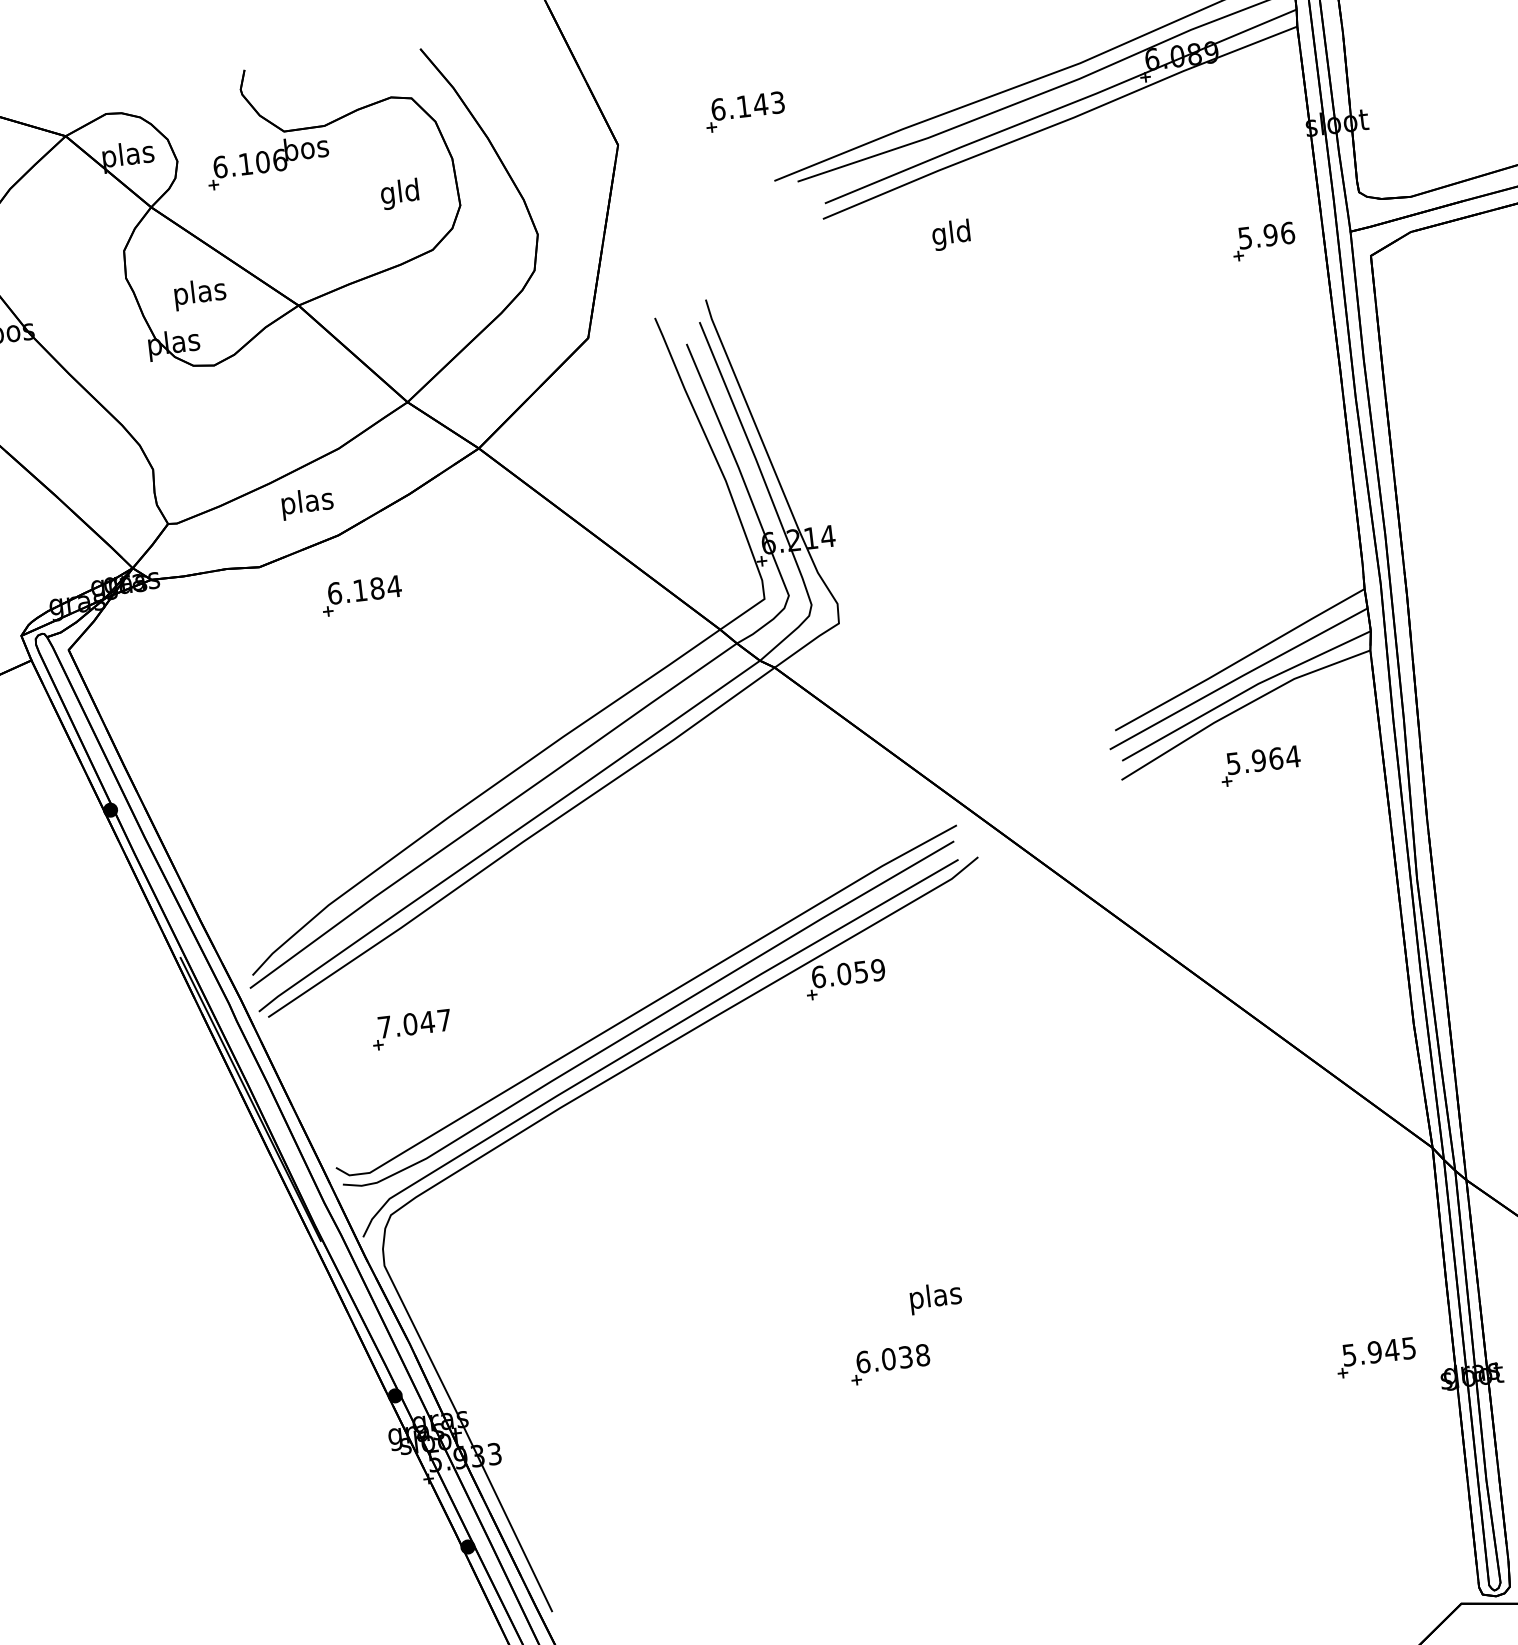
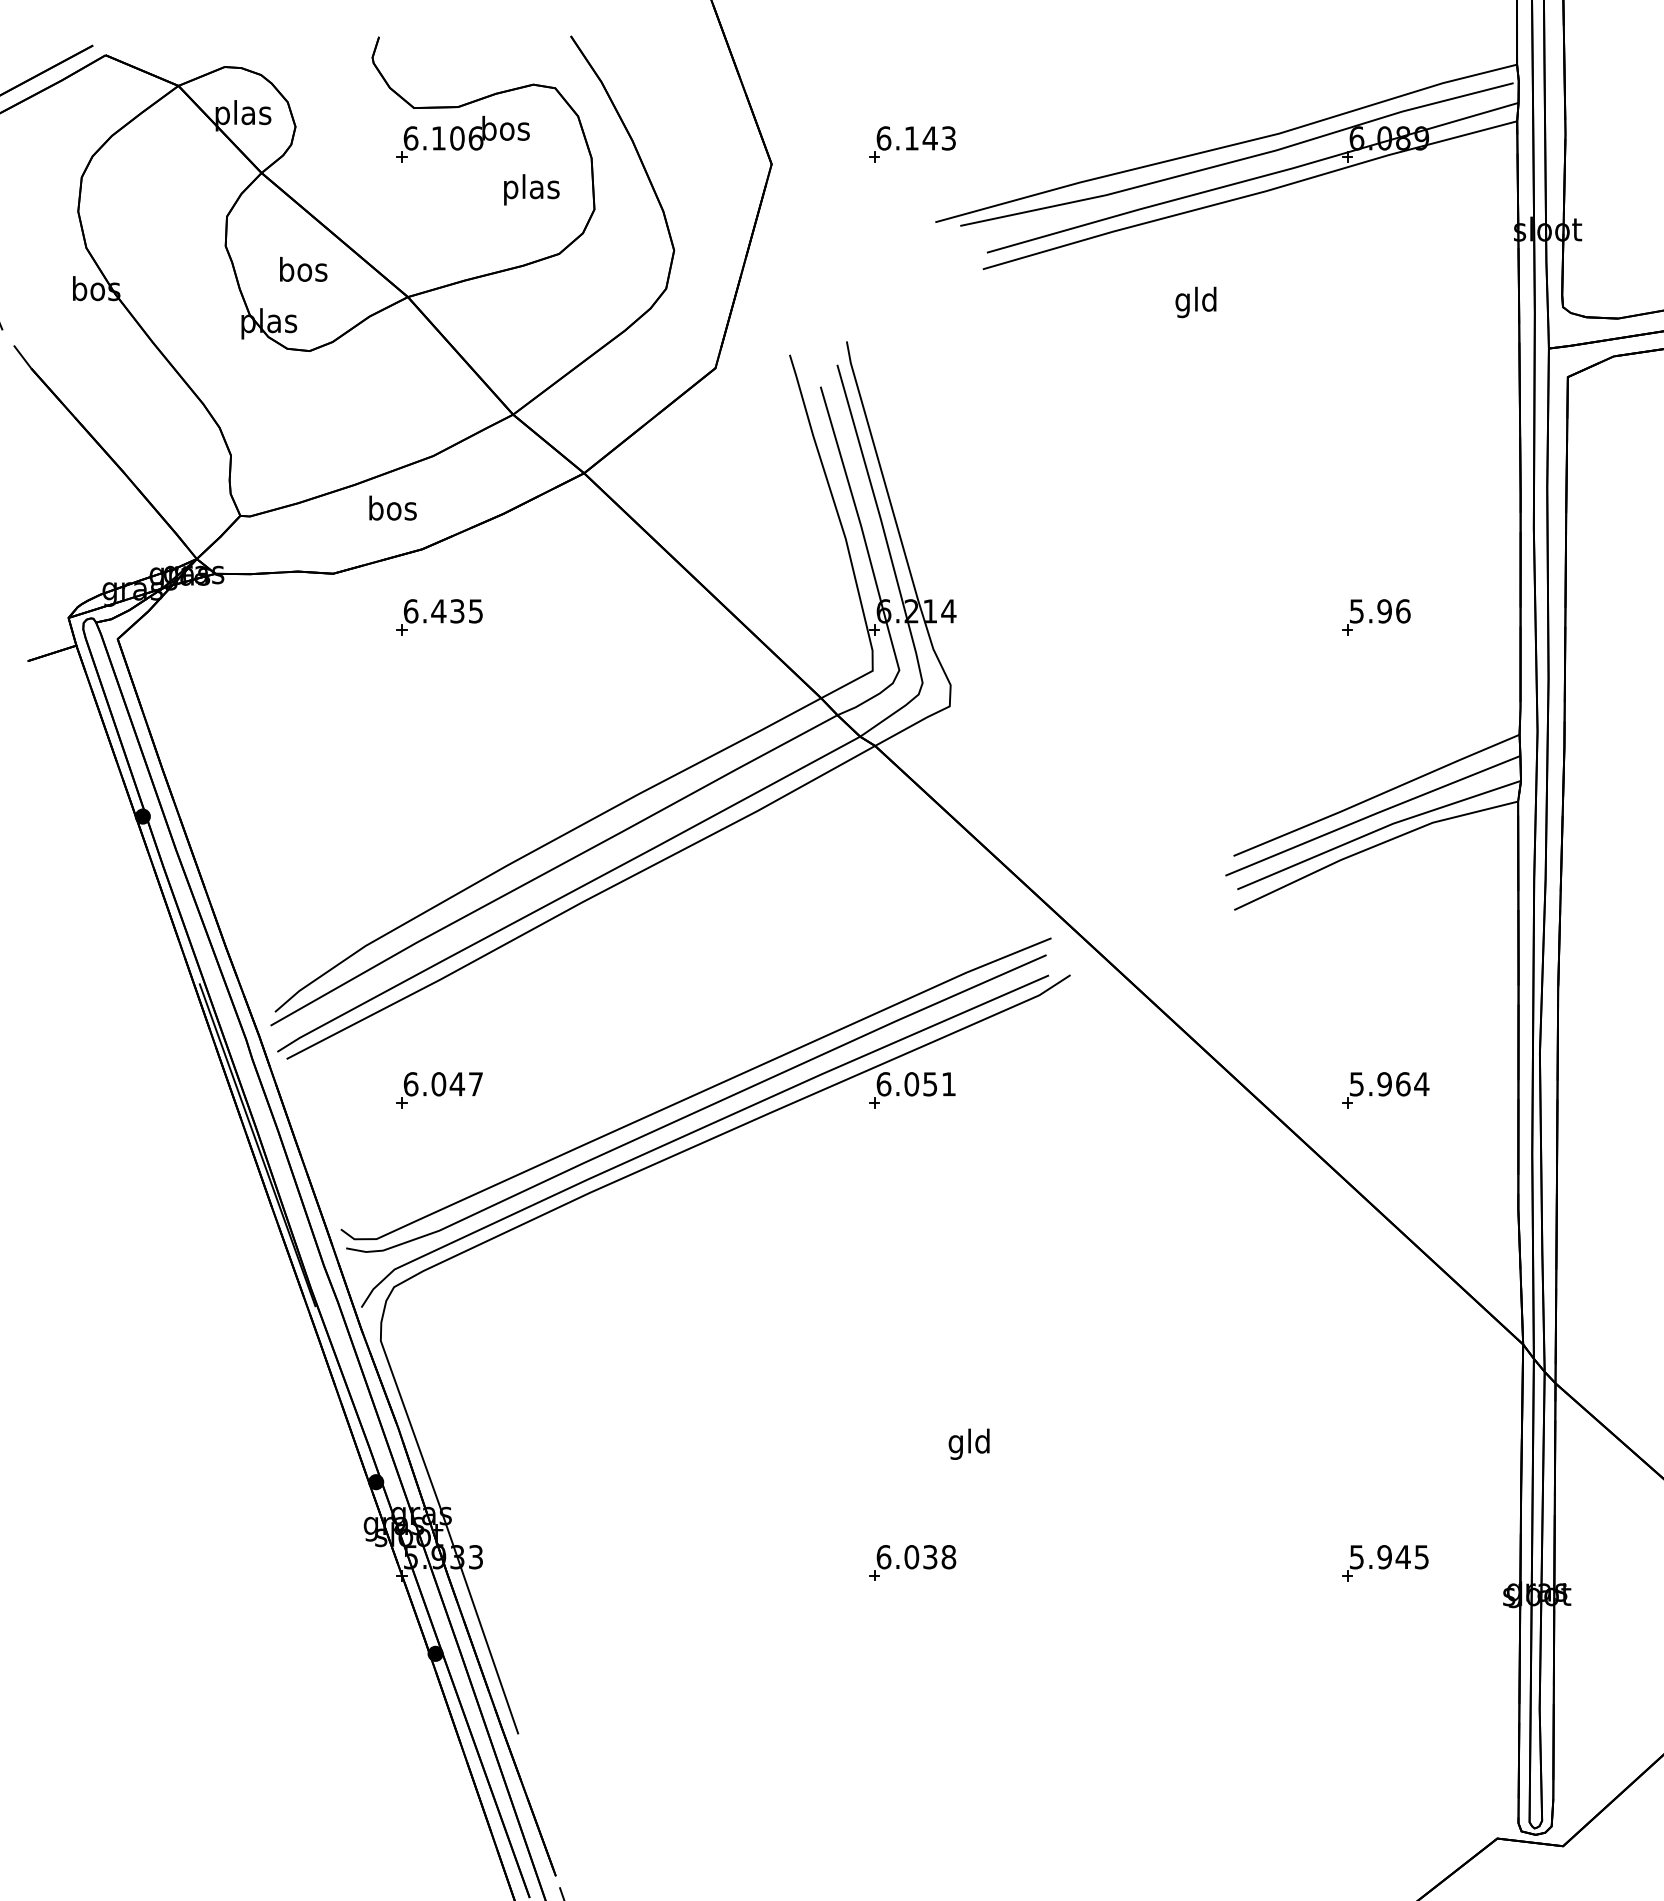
part: (267, 161) -> (462, 138), moved
text: (400, 193) -> (531, 189), gld -> plas
text: (950, 235) -> (1195, 302), moved
part: (1263, 241) -> (1376, 617), moved
text: (200, 294) -> (303, 272), plas -> bos
text: (307, 502) -> (392, 510), plas -> bos
text: (377, 588) -> (457, 611), 6.184 -> 6.435
part: (1260, 766) -> (1385, 1090), moved
text: (877, 970) -> (948, 1084), 6.059 -> 6.051
text: (384, 1027) -> (410, 1084), 7.047 -> 6.047
text: (935, 1297) -> (969, 1443), plas -> gld
part: (1376, 1357) -> (1385, 1563), moved
part: (890, 1364) -> (912, 1562), moved

